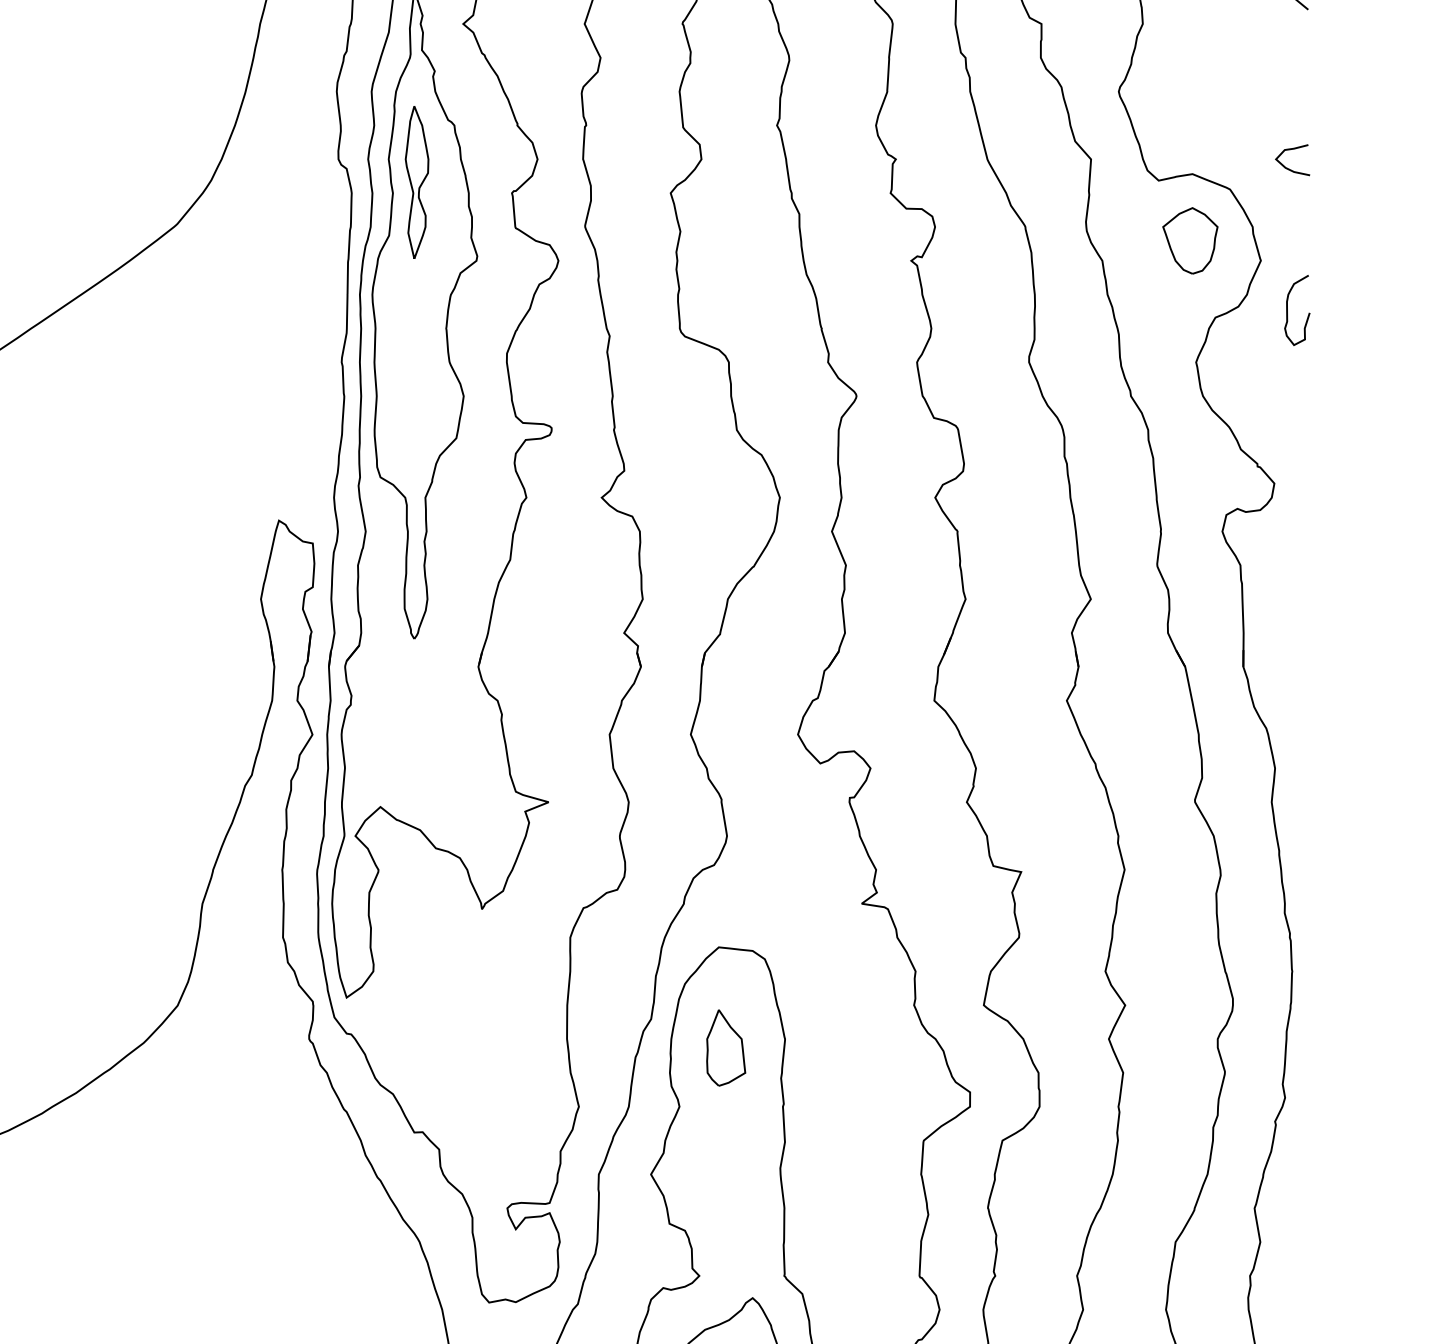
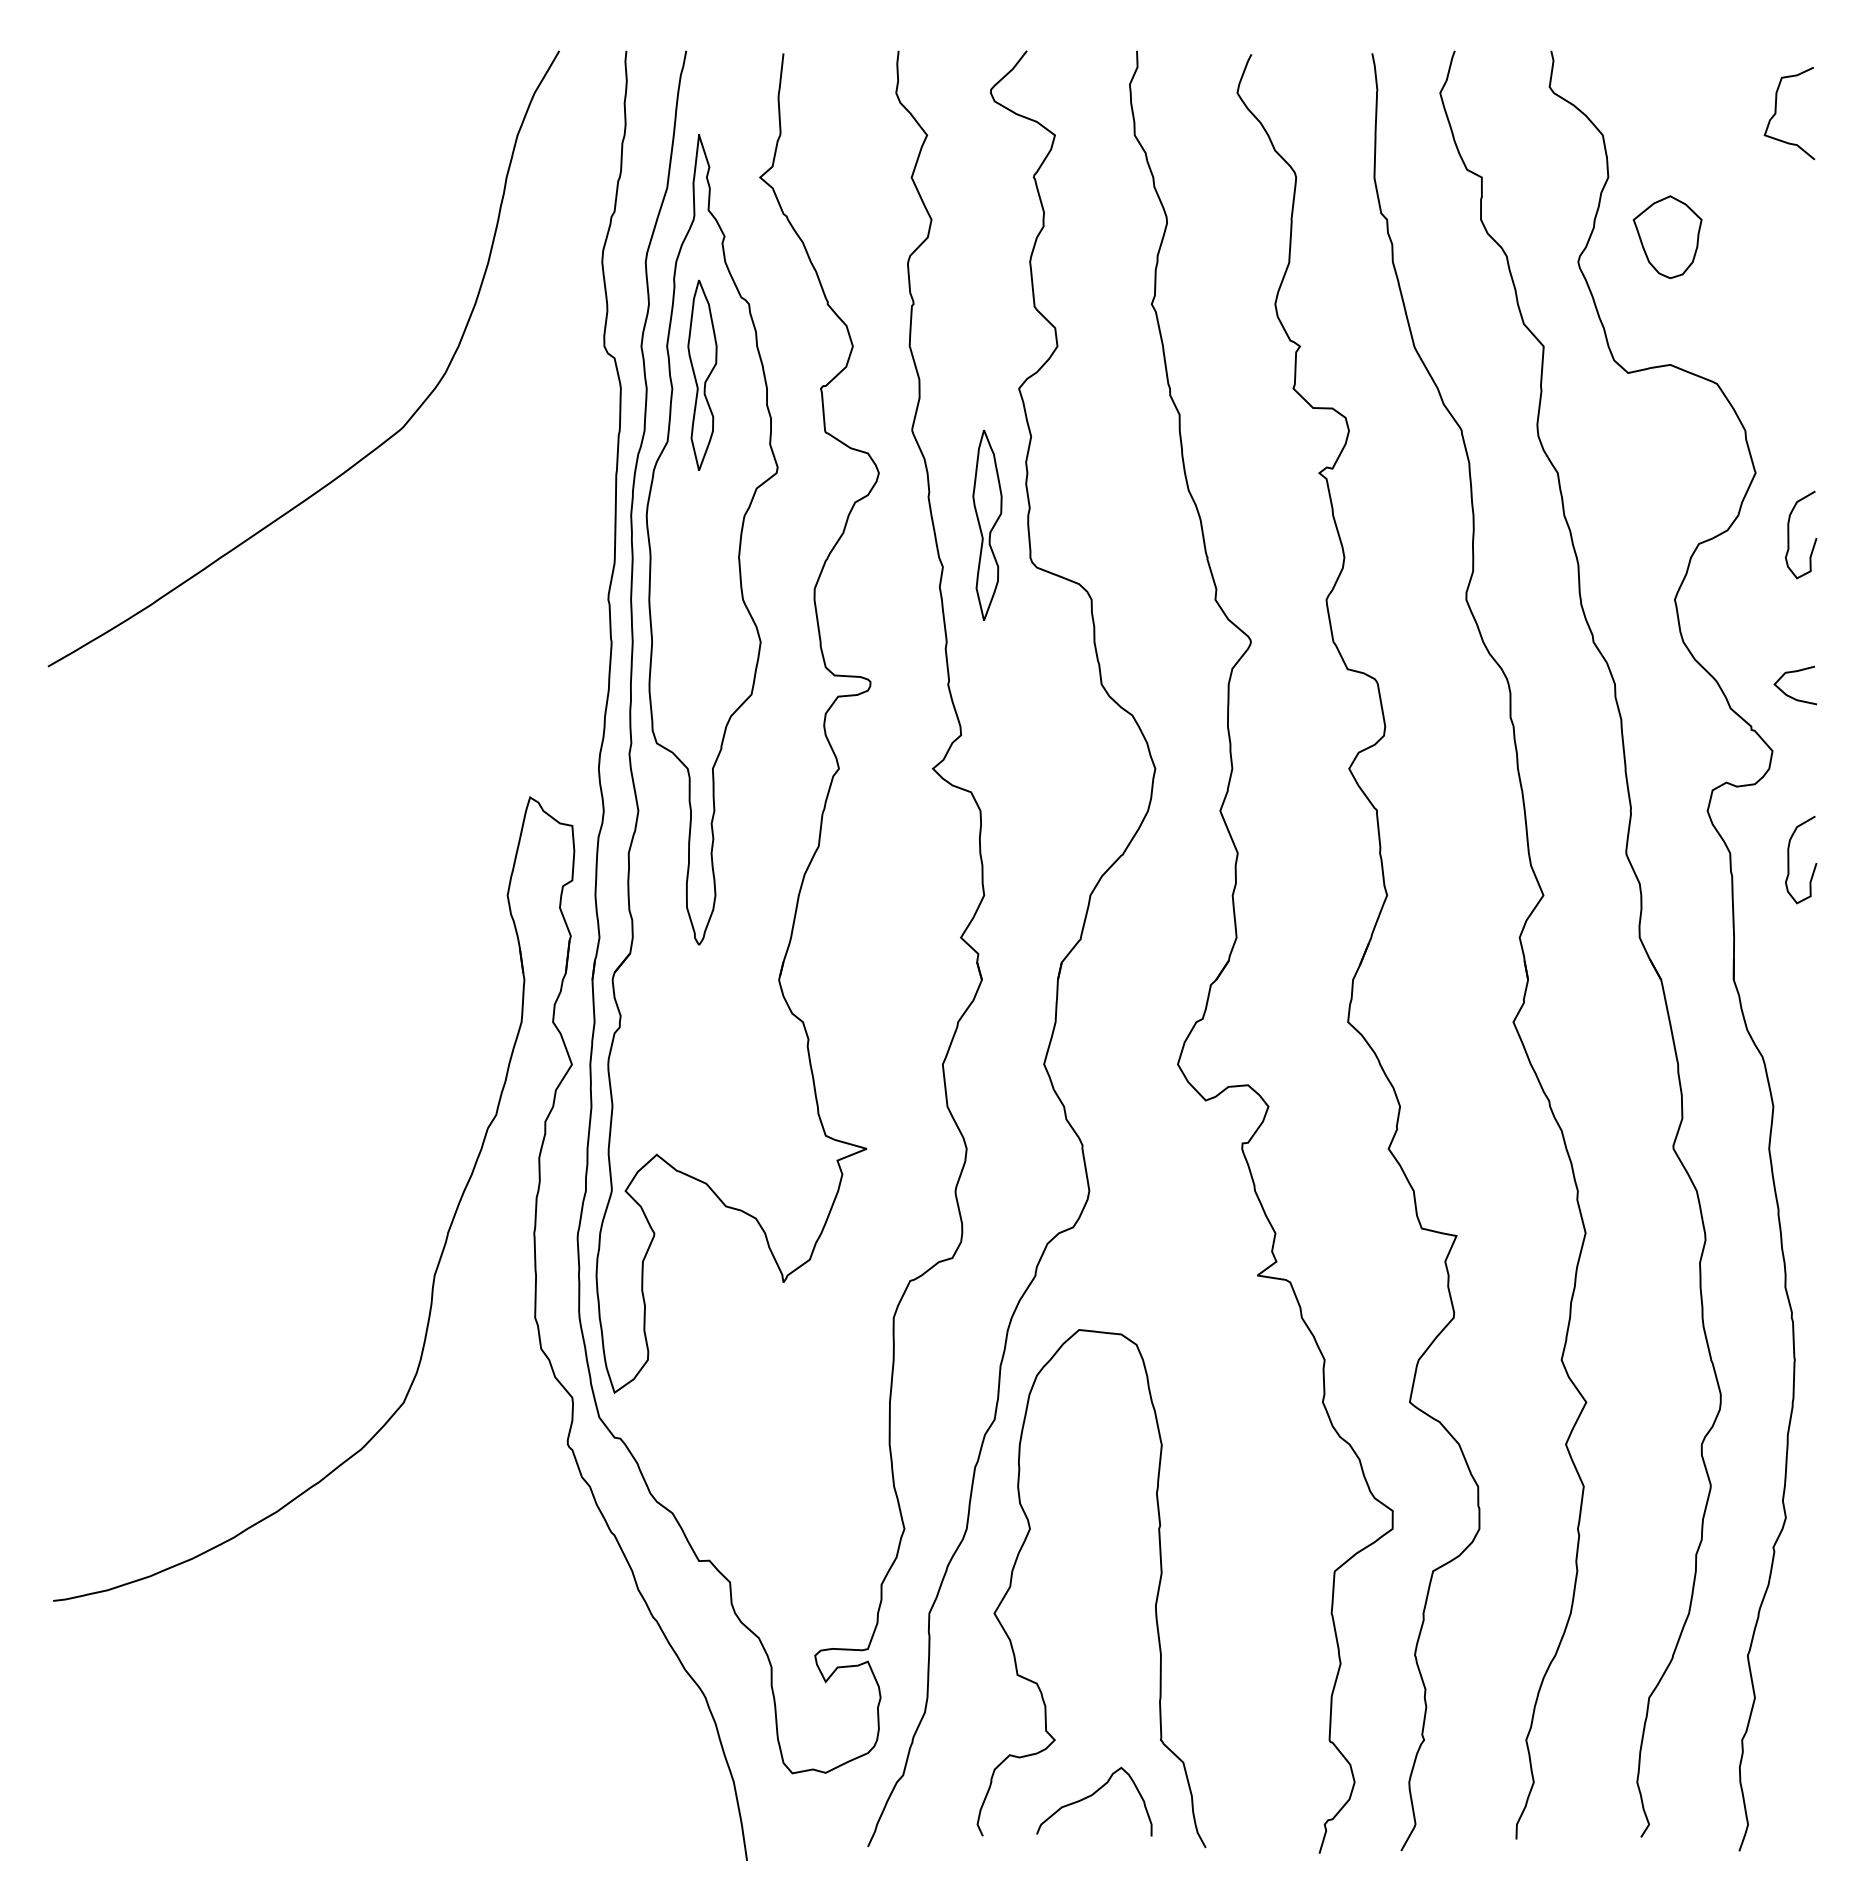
curve: (1288, 168) -> (1789, 695), moved
part: (1190, 240) -> (1667, 236), moved
part: (645, 302) -> (987, 524), added
curve: (1288, 570) -> (1789, 859), added
part: (725, 1047) -> (1087, 1455), removed

